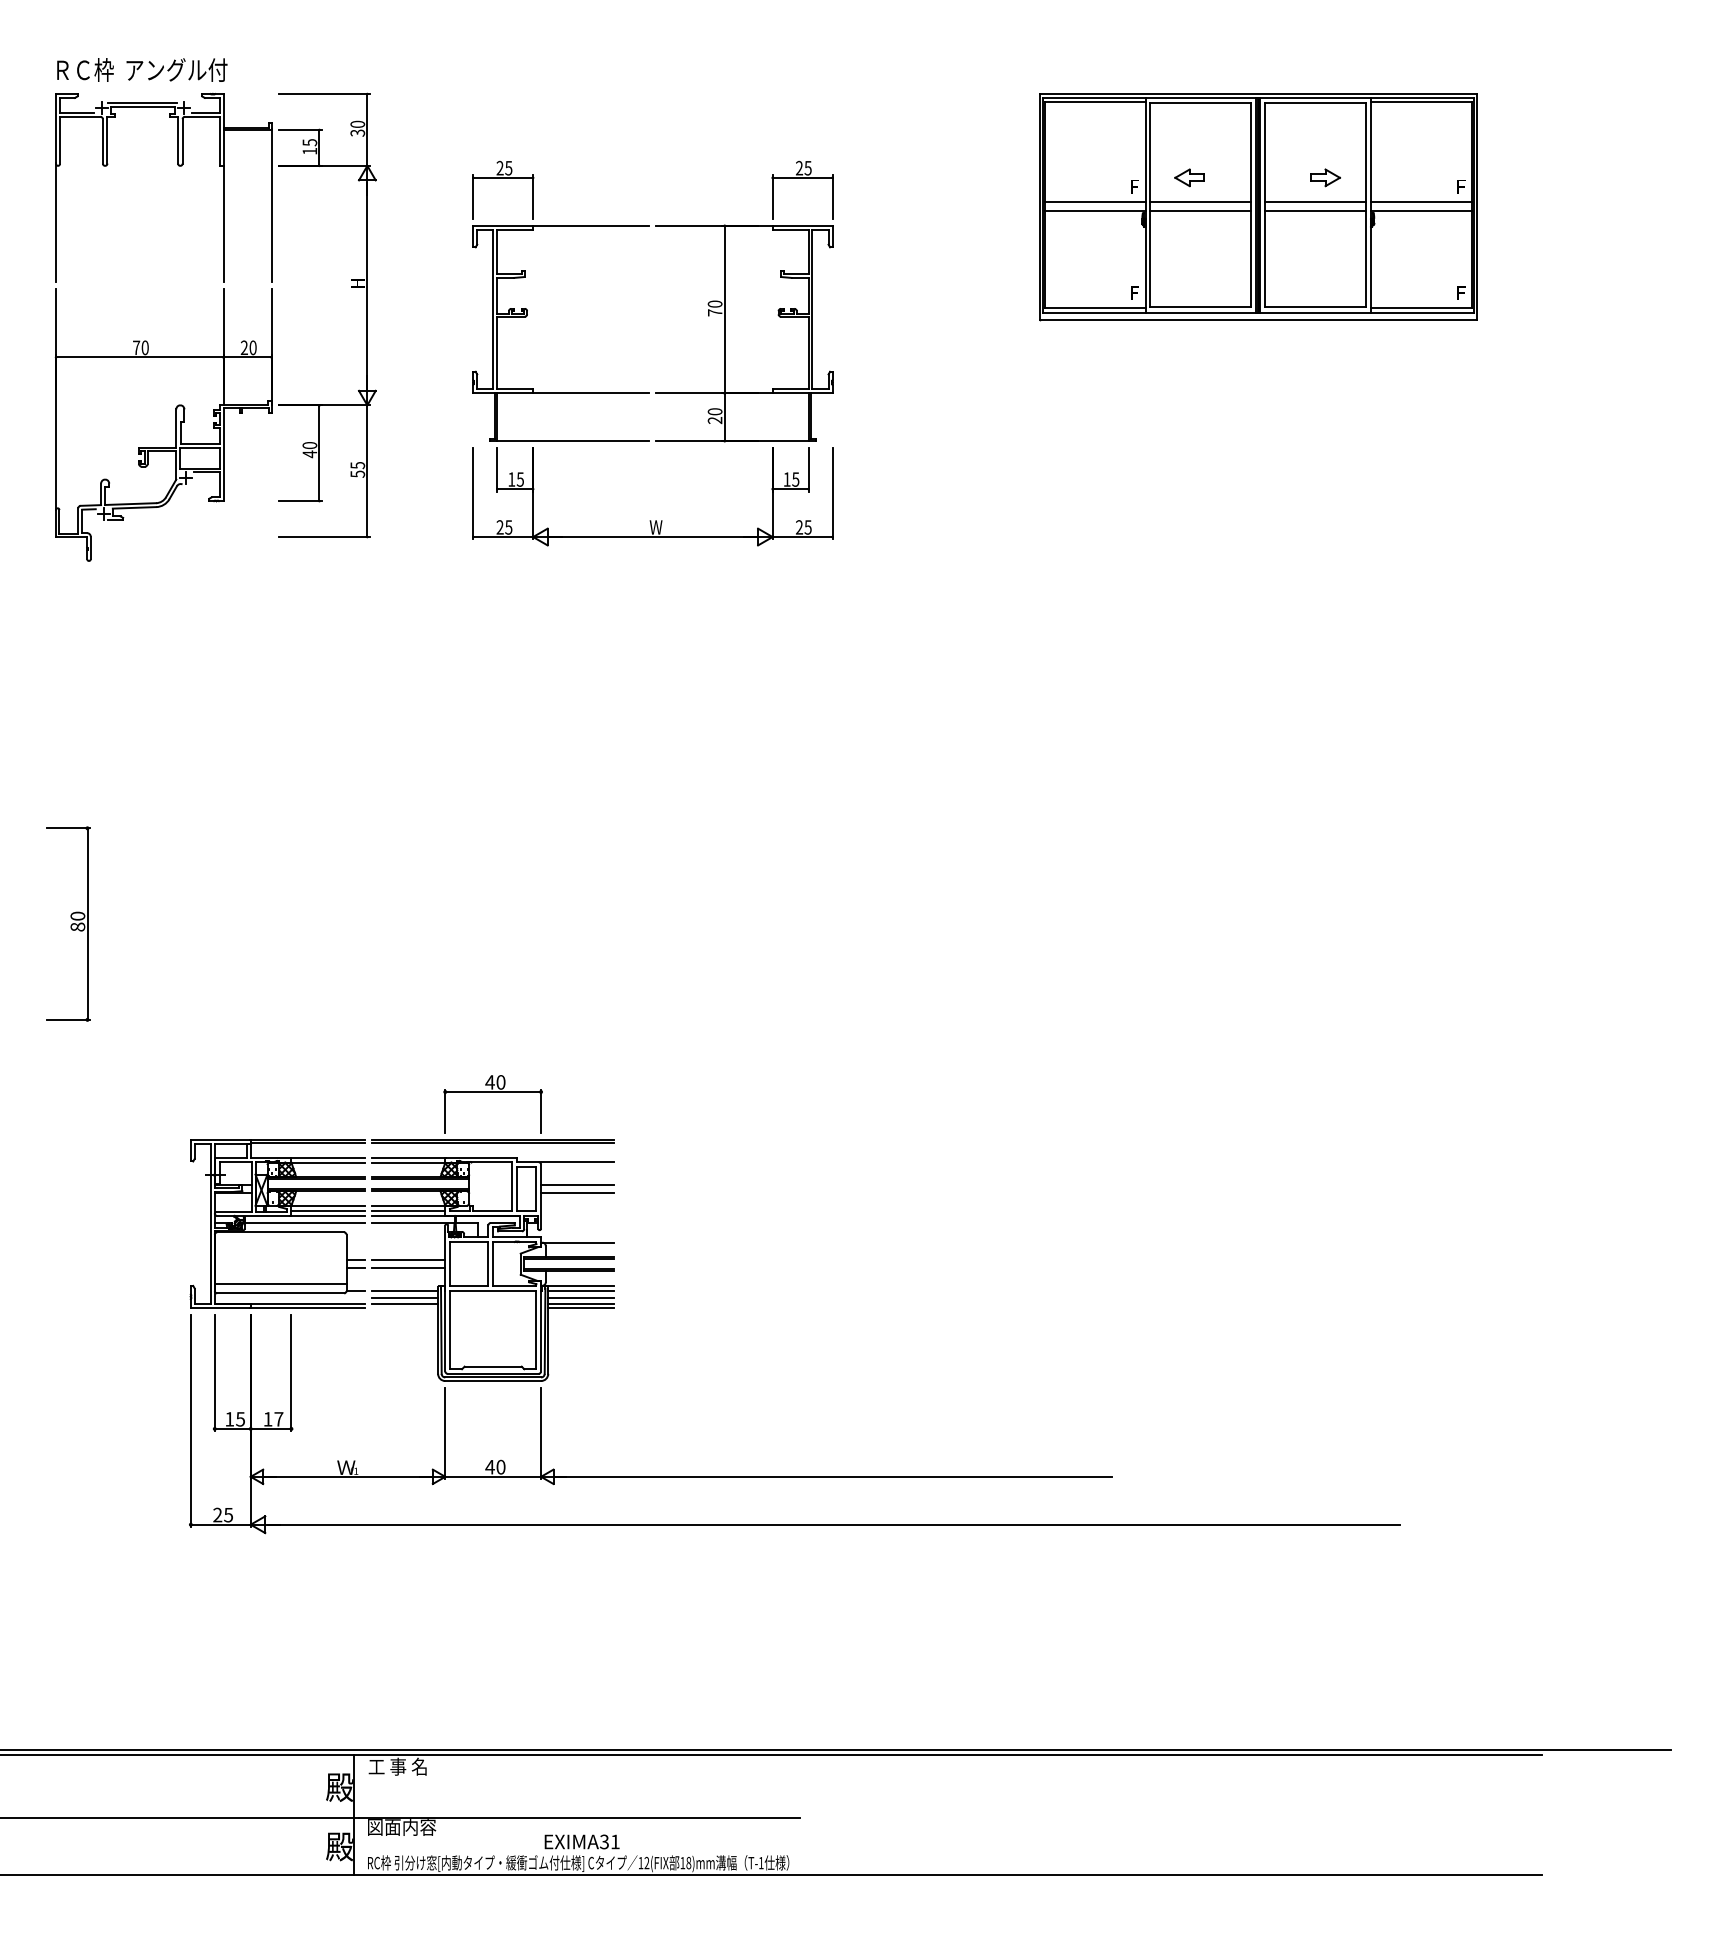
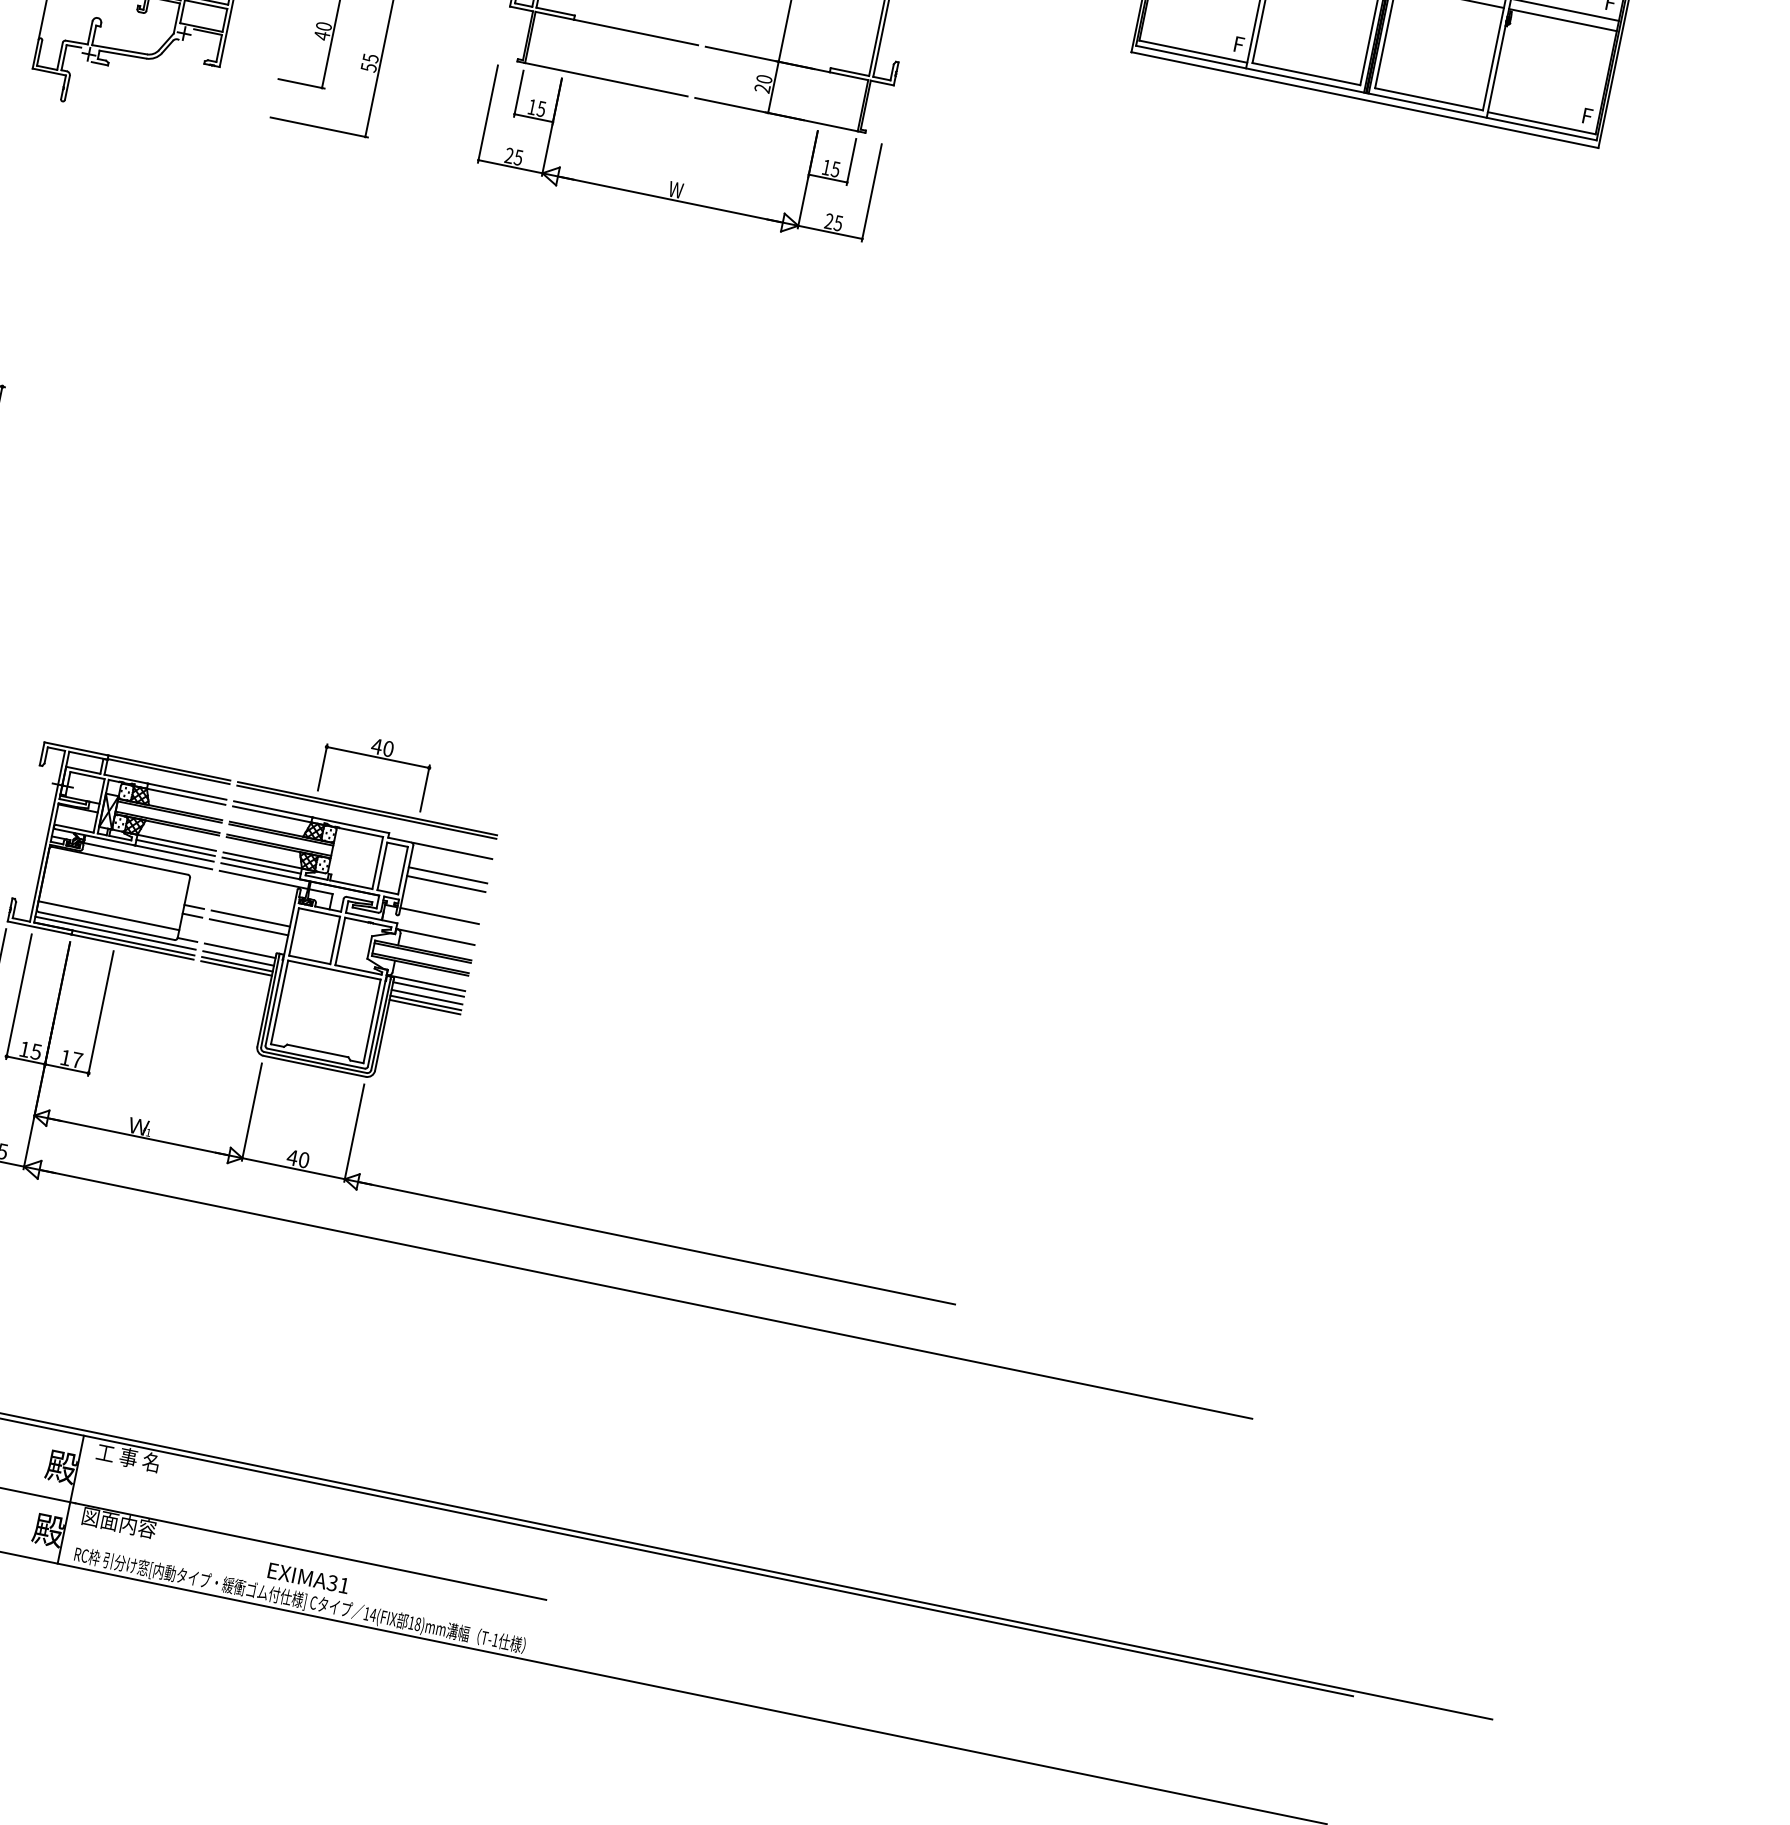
line: (577, 1222) -> (439, 915), added
line: (289, 1298) -> (115, 933), added
line: (404, 1307) -> (236, 968), added
text: (646, 1862) -> (372, 1614), 12(FIX -> 14(FIX

